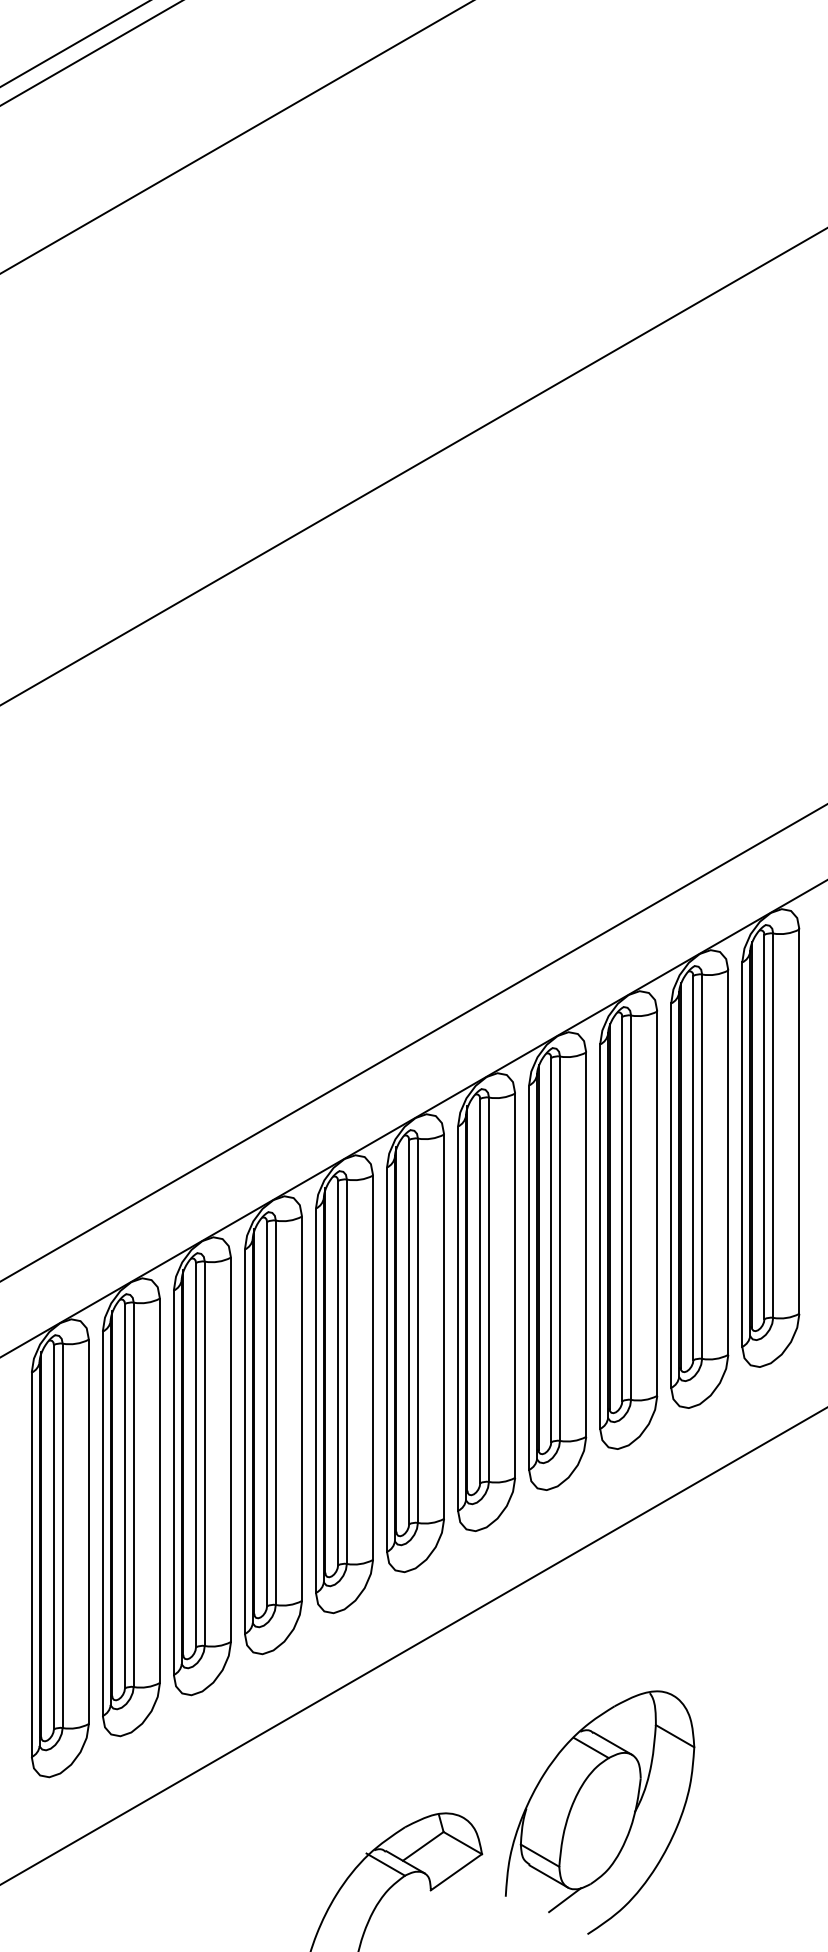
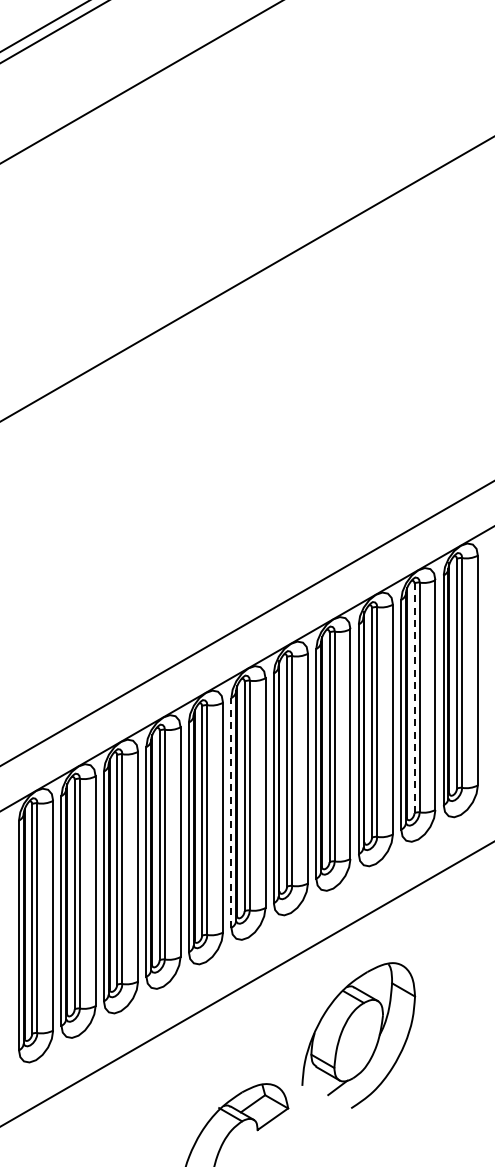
line: (693, 1168) -> (414, 698), solid -> dashed
line: (387, 1359) -> (231, 812), solid -> dashed
part: (599, 1812) -> (358, 1035), moved

